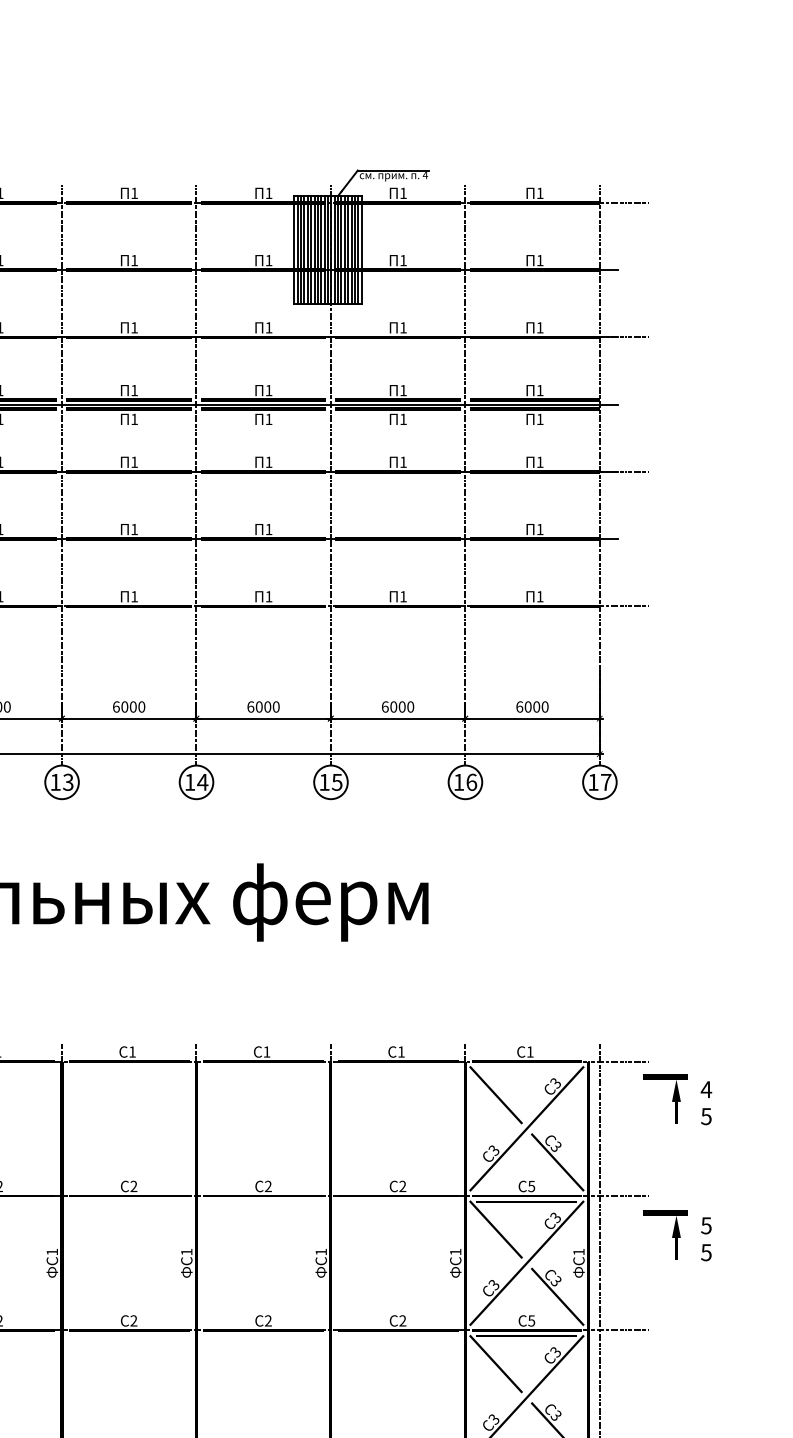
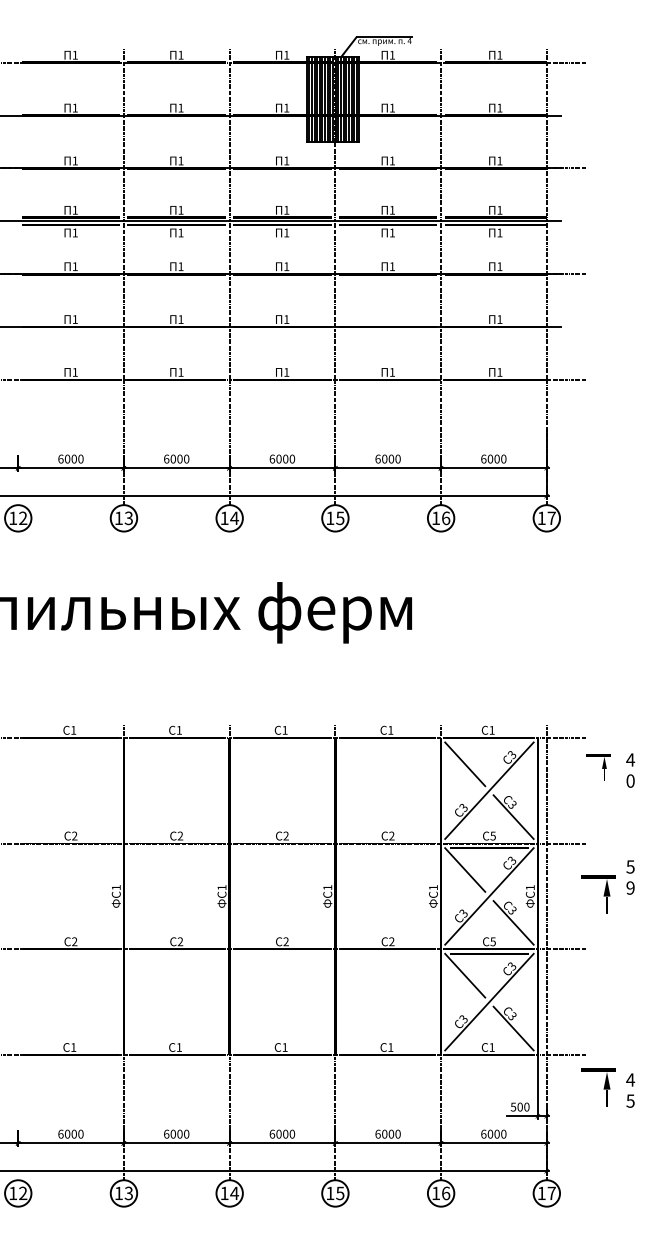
part: (665, 1099) -> (598, 767), size x0.7
text: (706, 1115) -> (630, 780), 5 -> 0
part: (665, 1235) -> (598, 894), moved
text: (706, 1251) -> (630, 887), 5 -> 9

